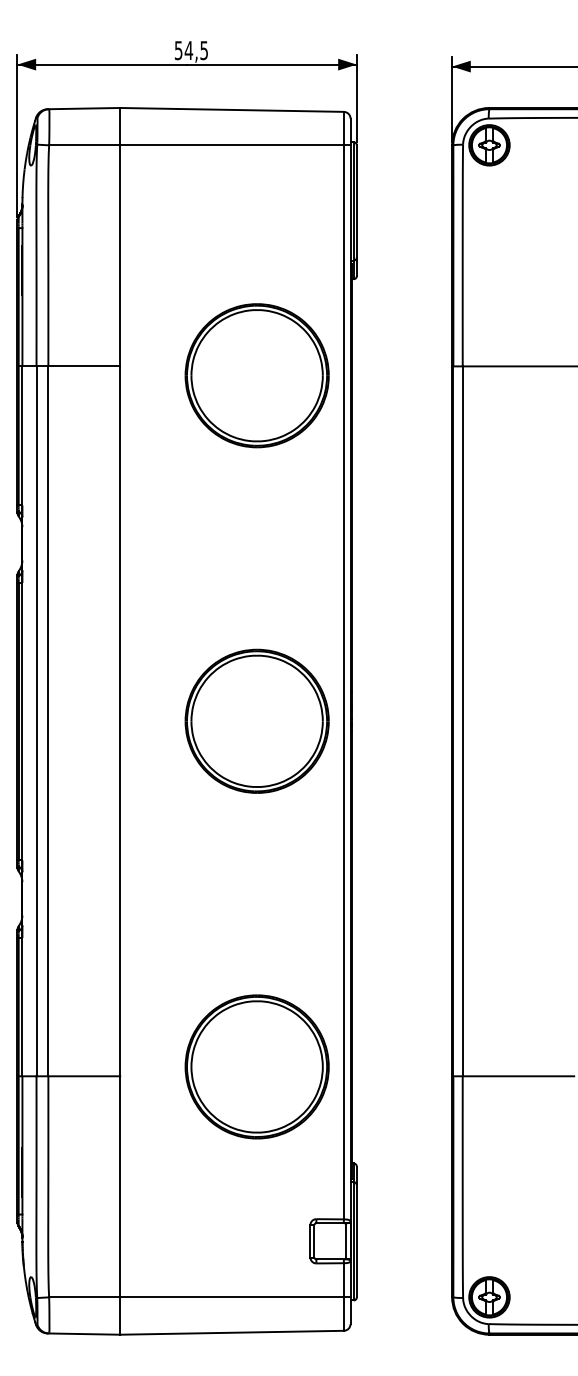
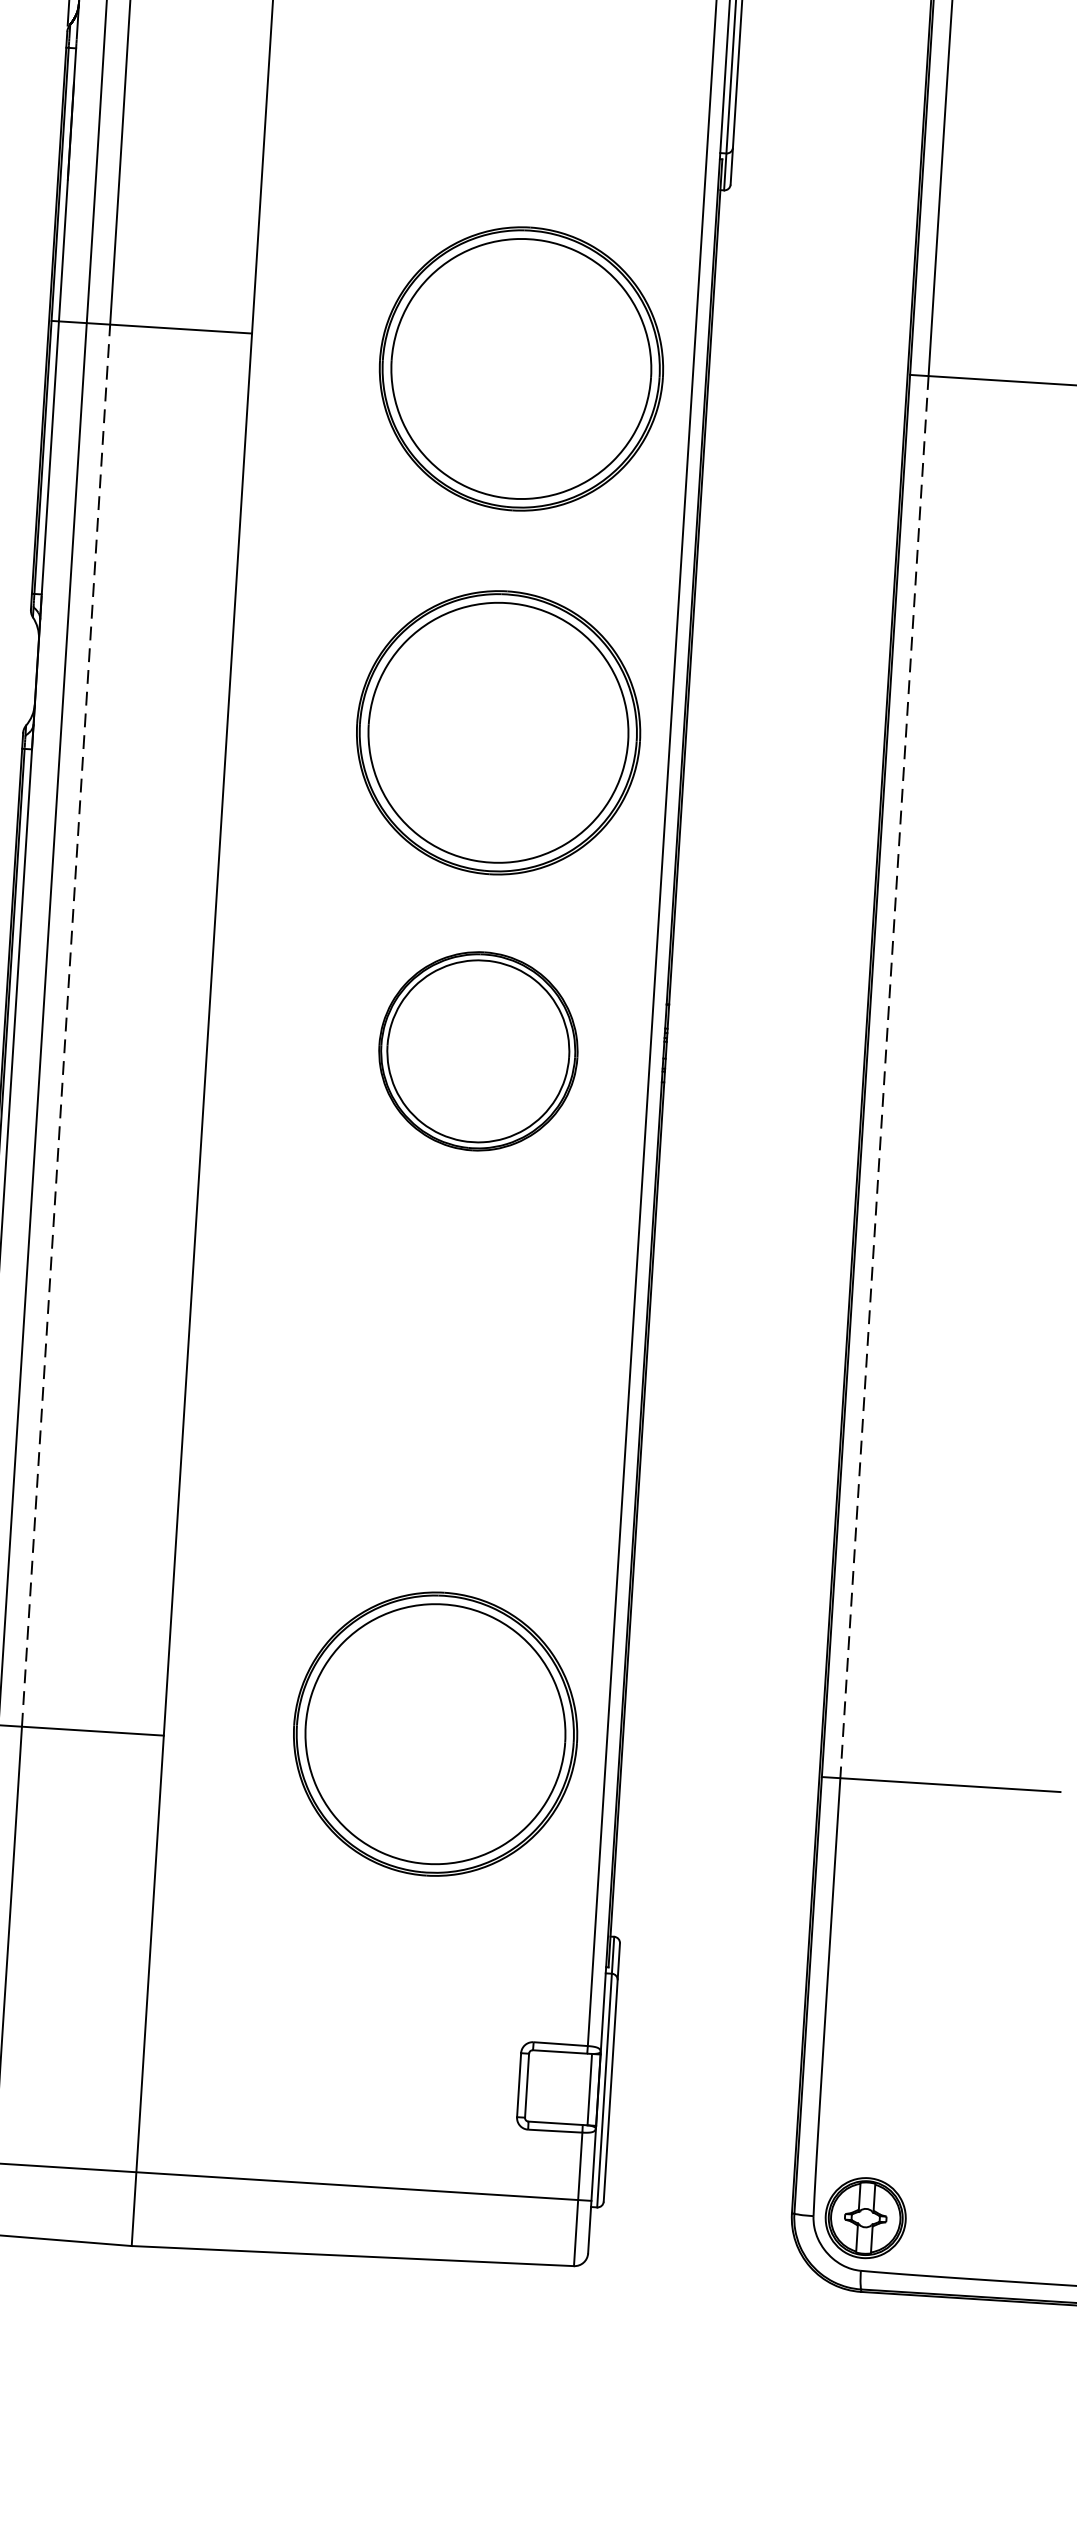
part: (256, 559) -> (497, 731), added
part: (256, 720) -> (477, 1049), size x0.7
line: (48, 721) -> (66, 1025), solid -> dashed
line: (462, 721) -> (884, 1077), solid -> dashed

